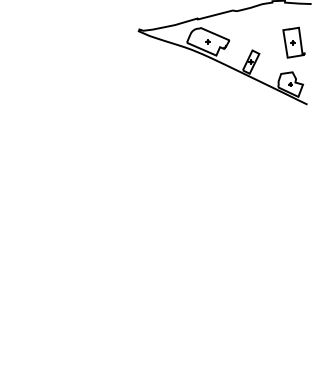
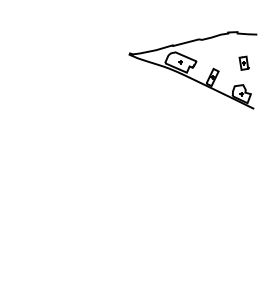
part: (294, 43) -> (244, 63), size x0.6

